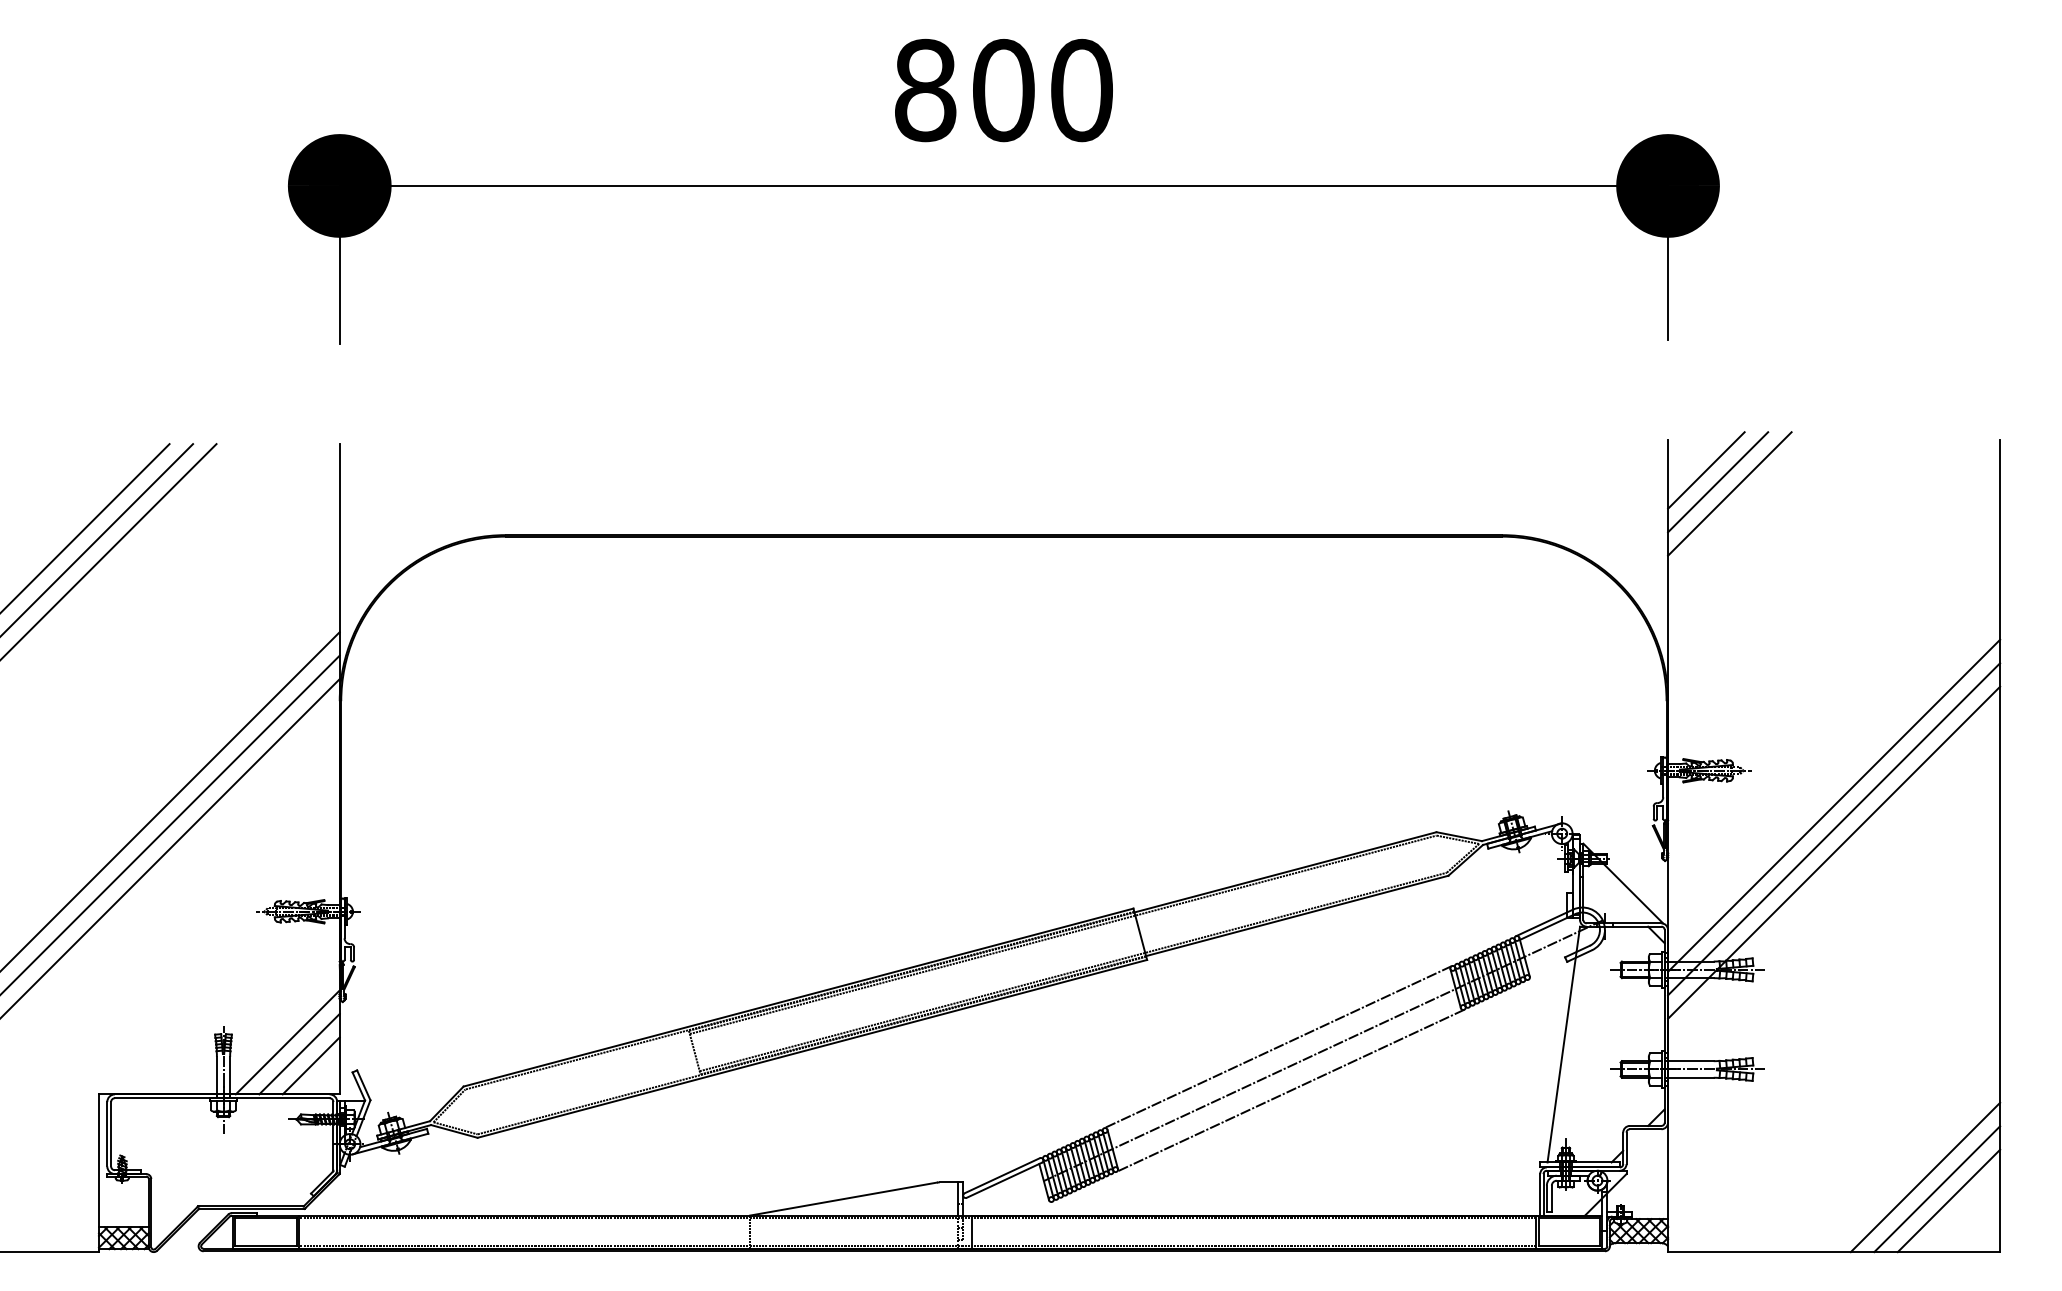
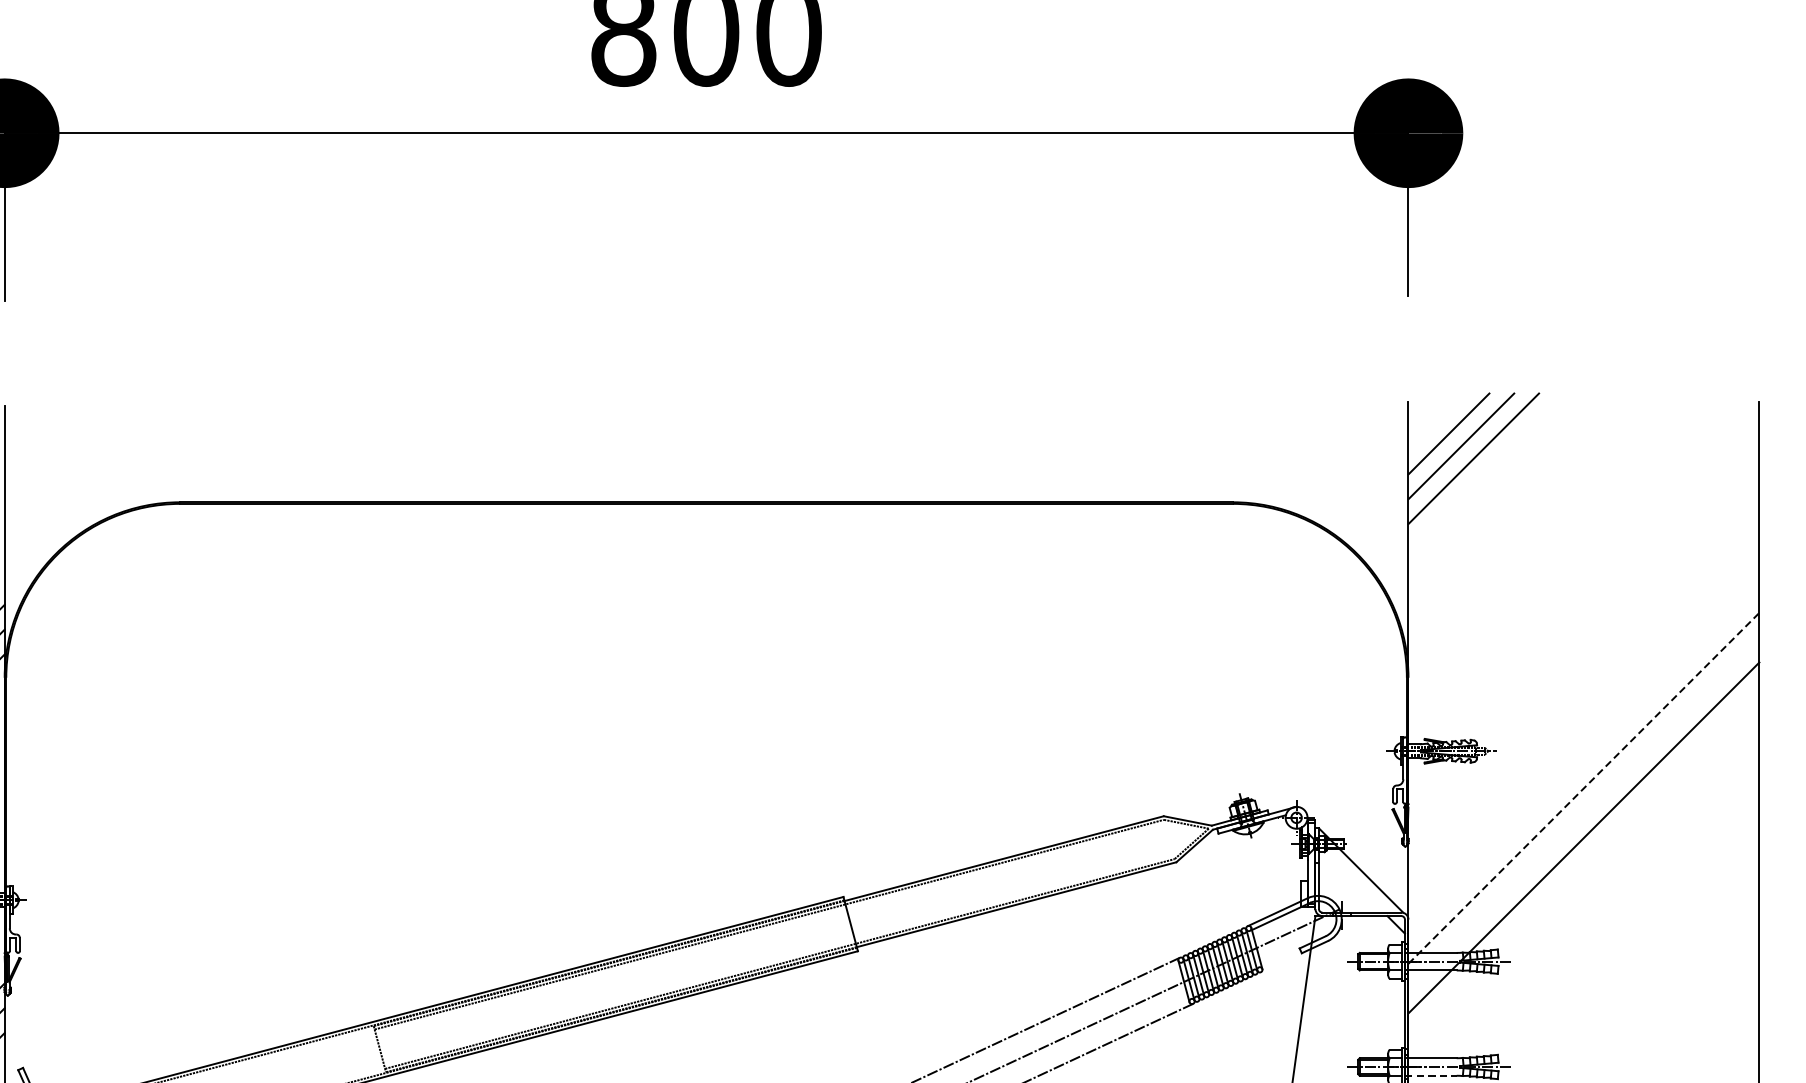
line: (1834, 805) -> (1584, 788), solid -> dashed
line: (1834, 829) -> (1584, 813), removed
line: (1689, 1077) -> (1431, 1075), solid -> dashed

